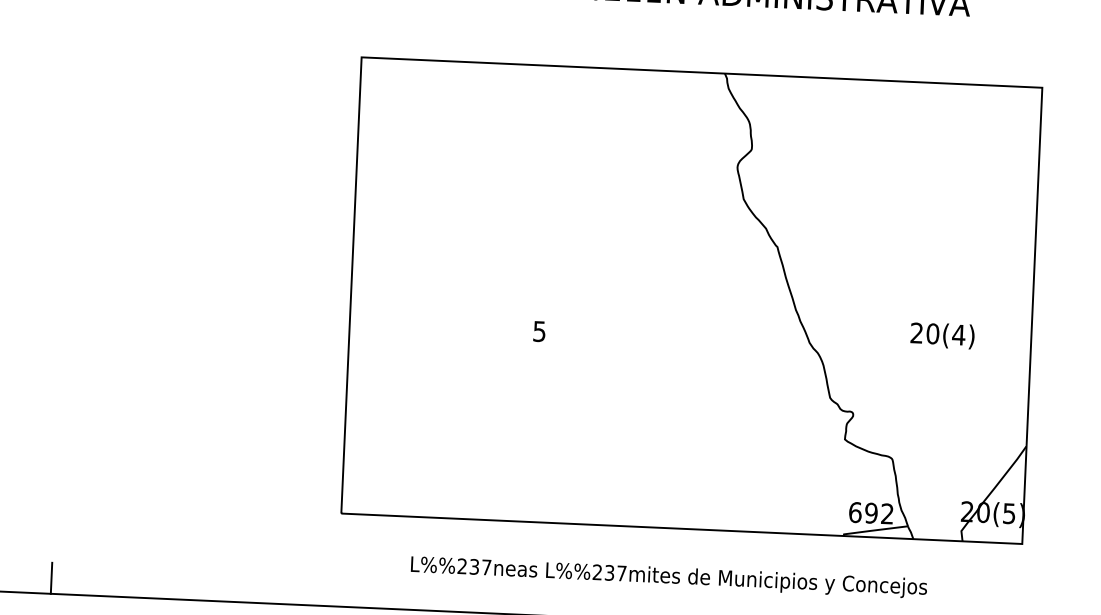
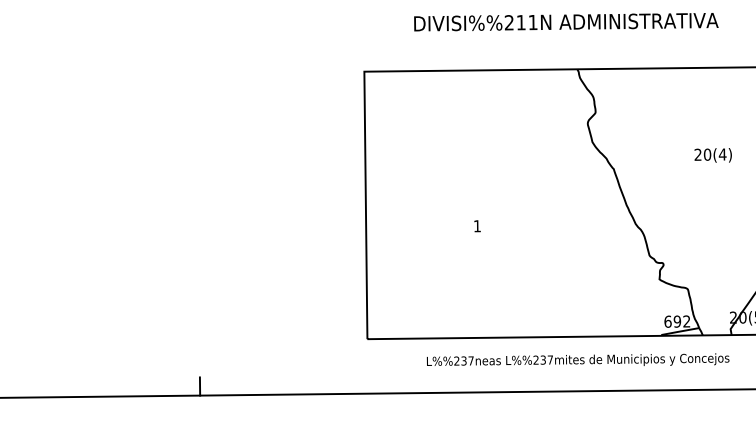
text: (539, 332) -> (477, 226), 5 -> 1
text: (941, 335) -> (712, 155), moved
text: (668, 575) -> (577, 359), moved

